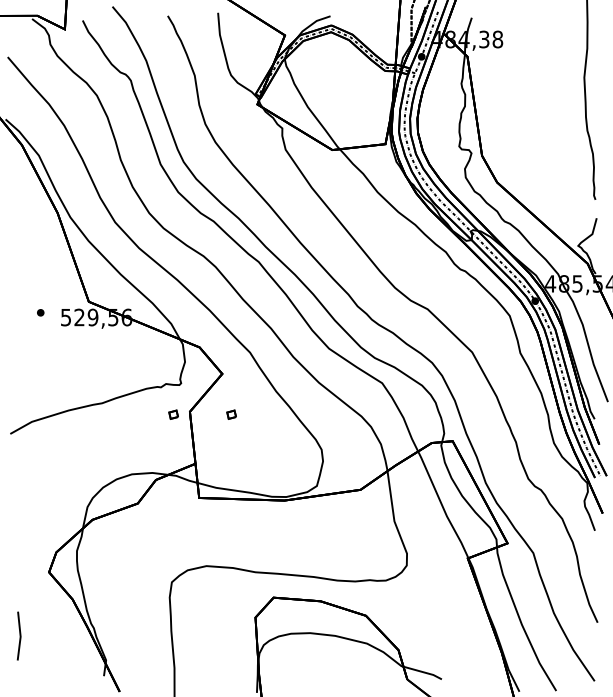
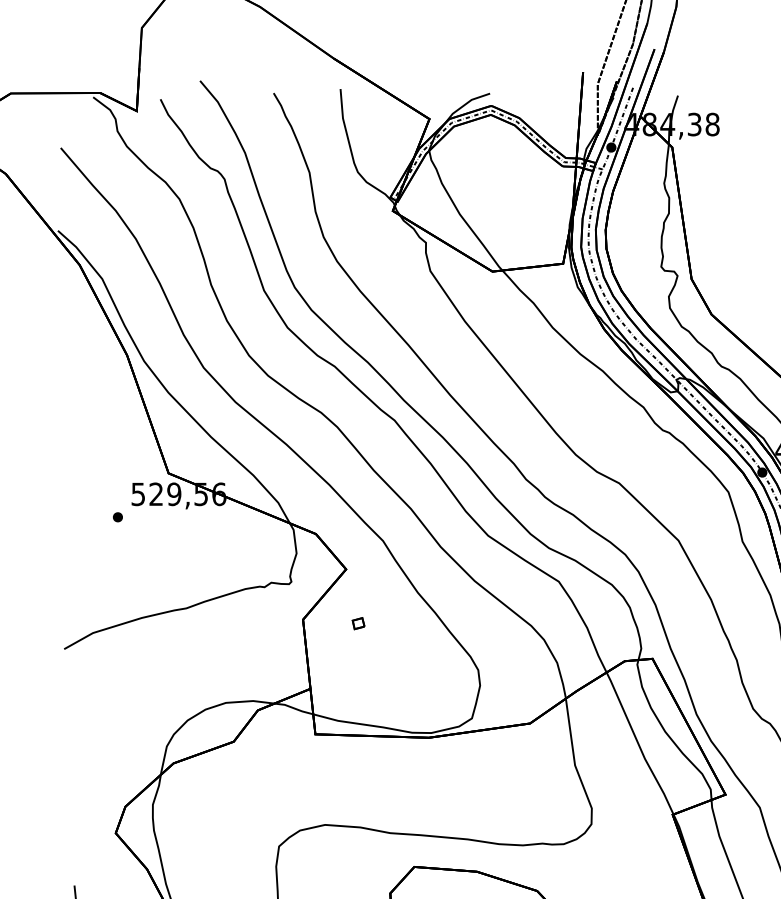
part: (40, 312) -> (117, 516), moved
part: (173, 414) -> (281, 623), removed

